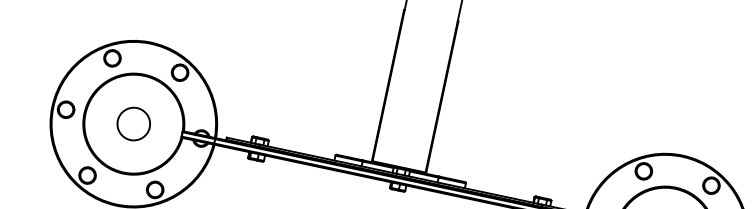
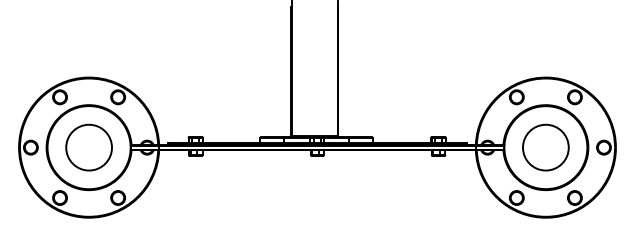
circle: (133, 123) -> (88, 147), size x1.67

